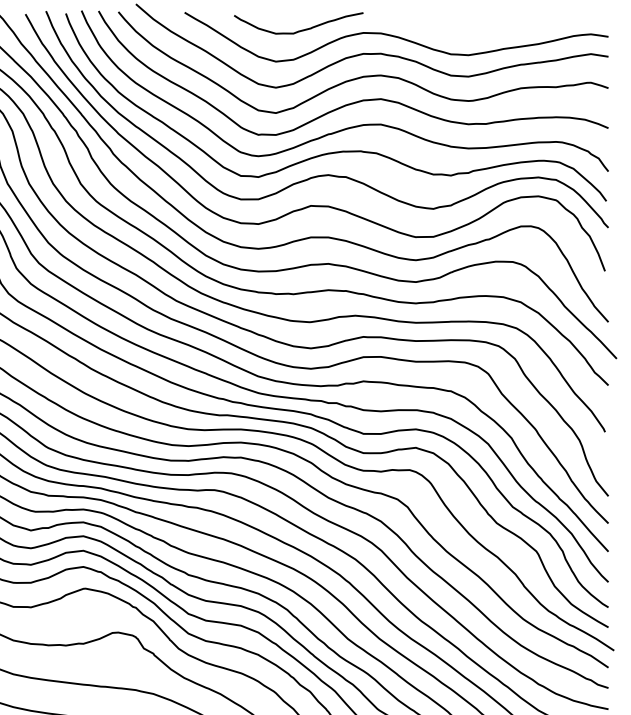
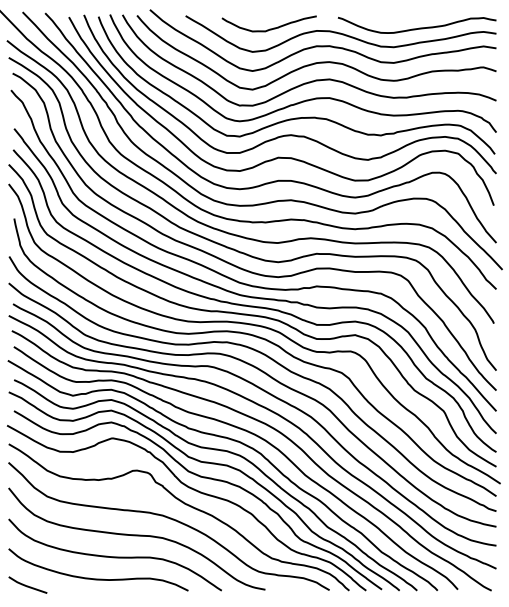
curve: (502, 28) -> (418, 27), added

